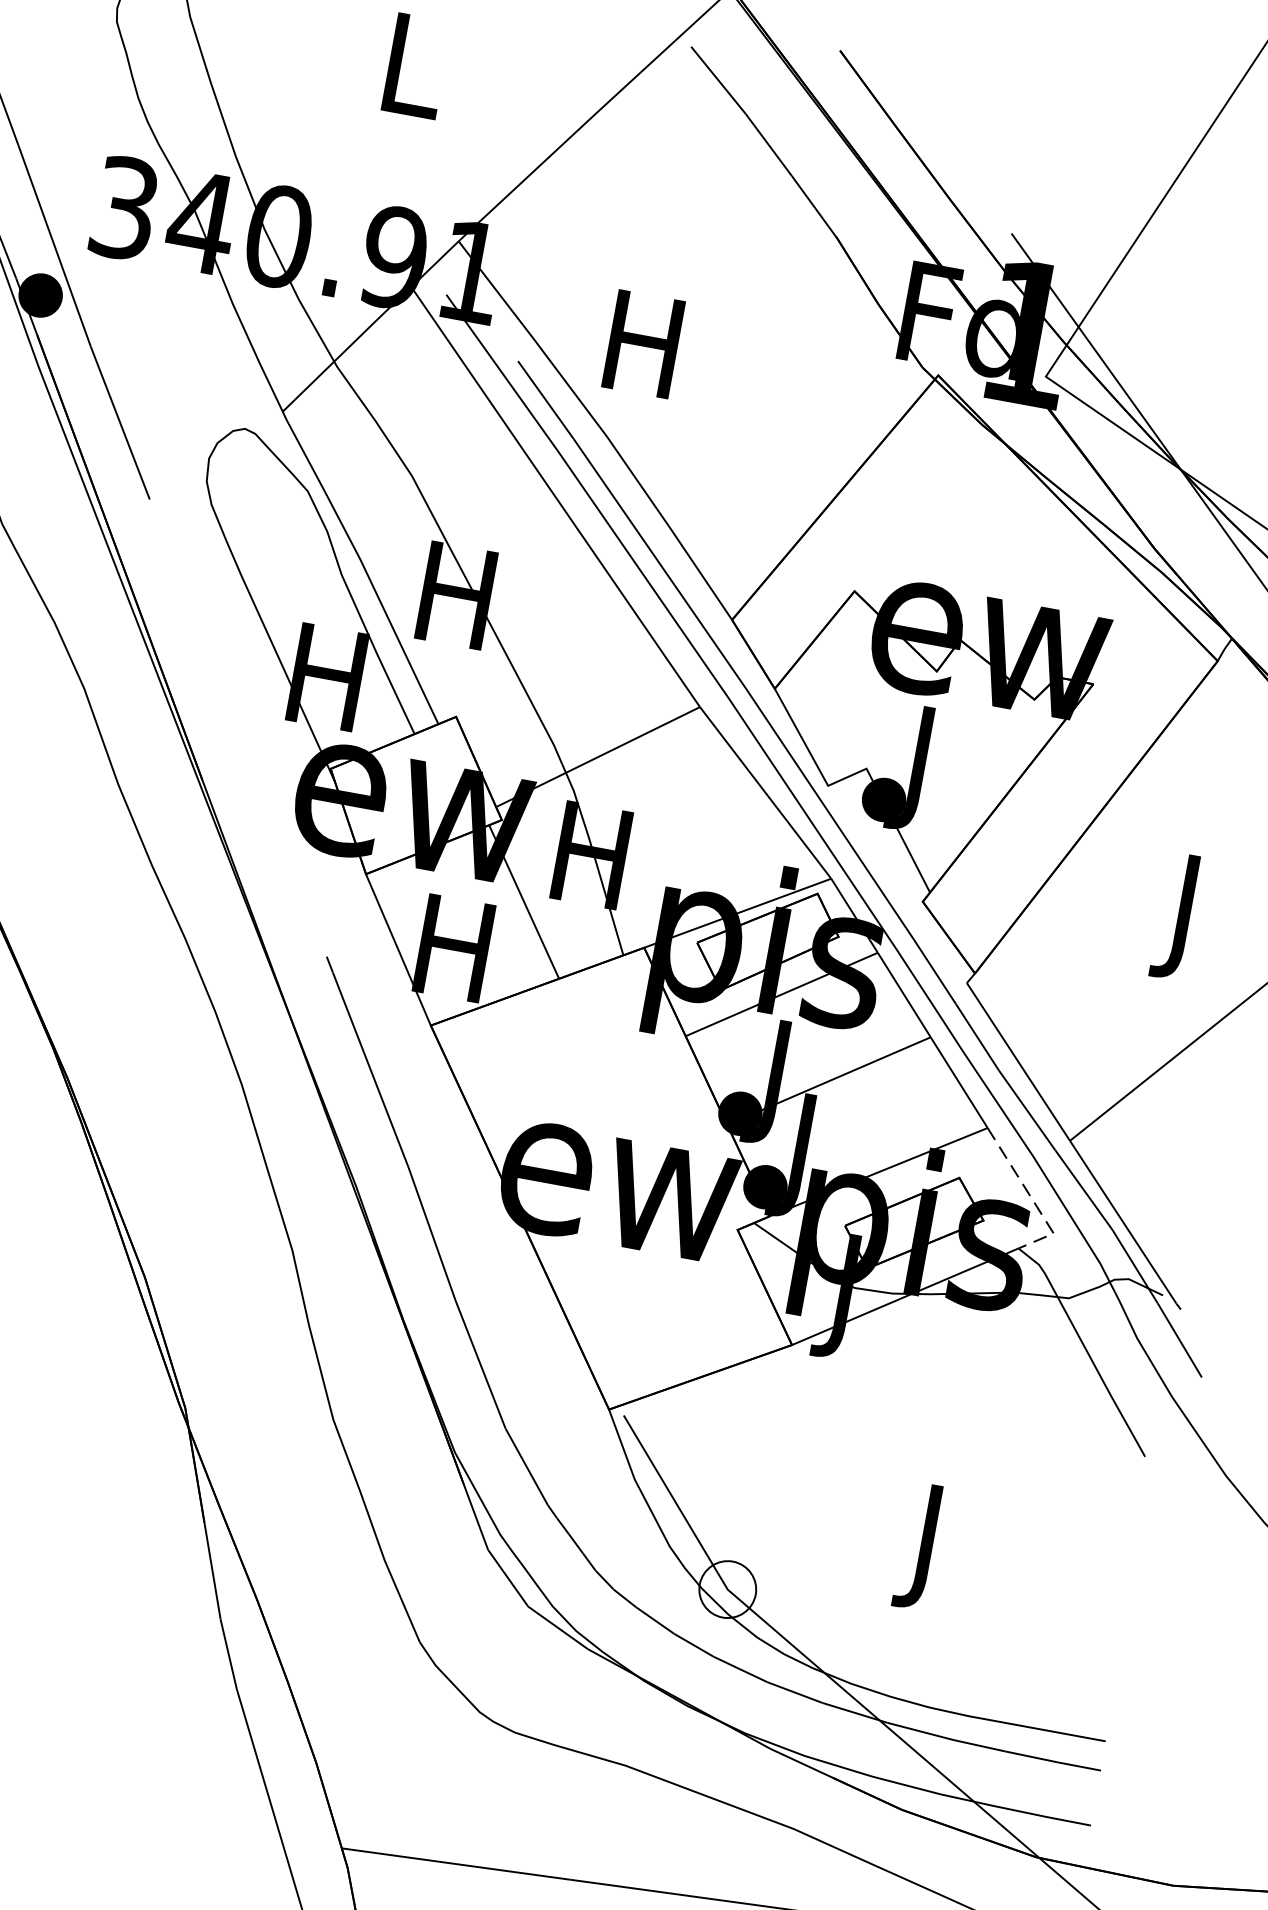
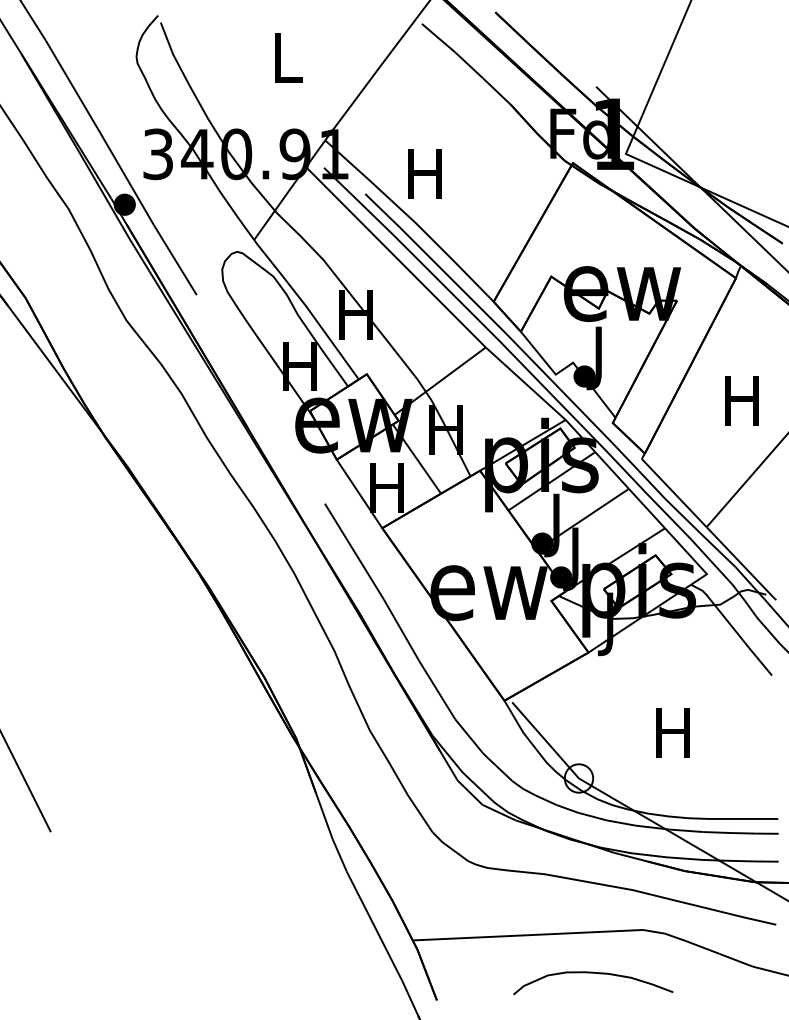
text: (1181, 917) -> (741, 407), J -> H
line: (1032, 1197) -> (693, 558), dashed -> solid
text: (926, 1546) -> (672, 739), J -> H

